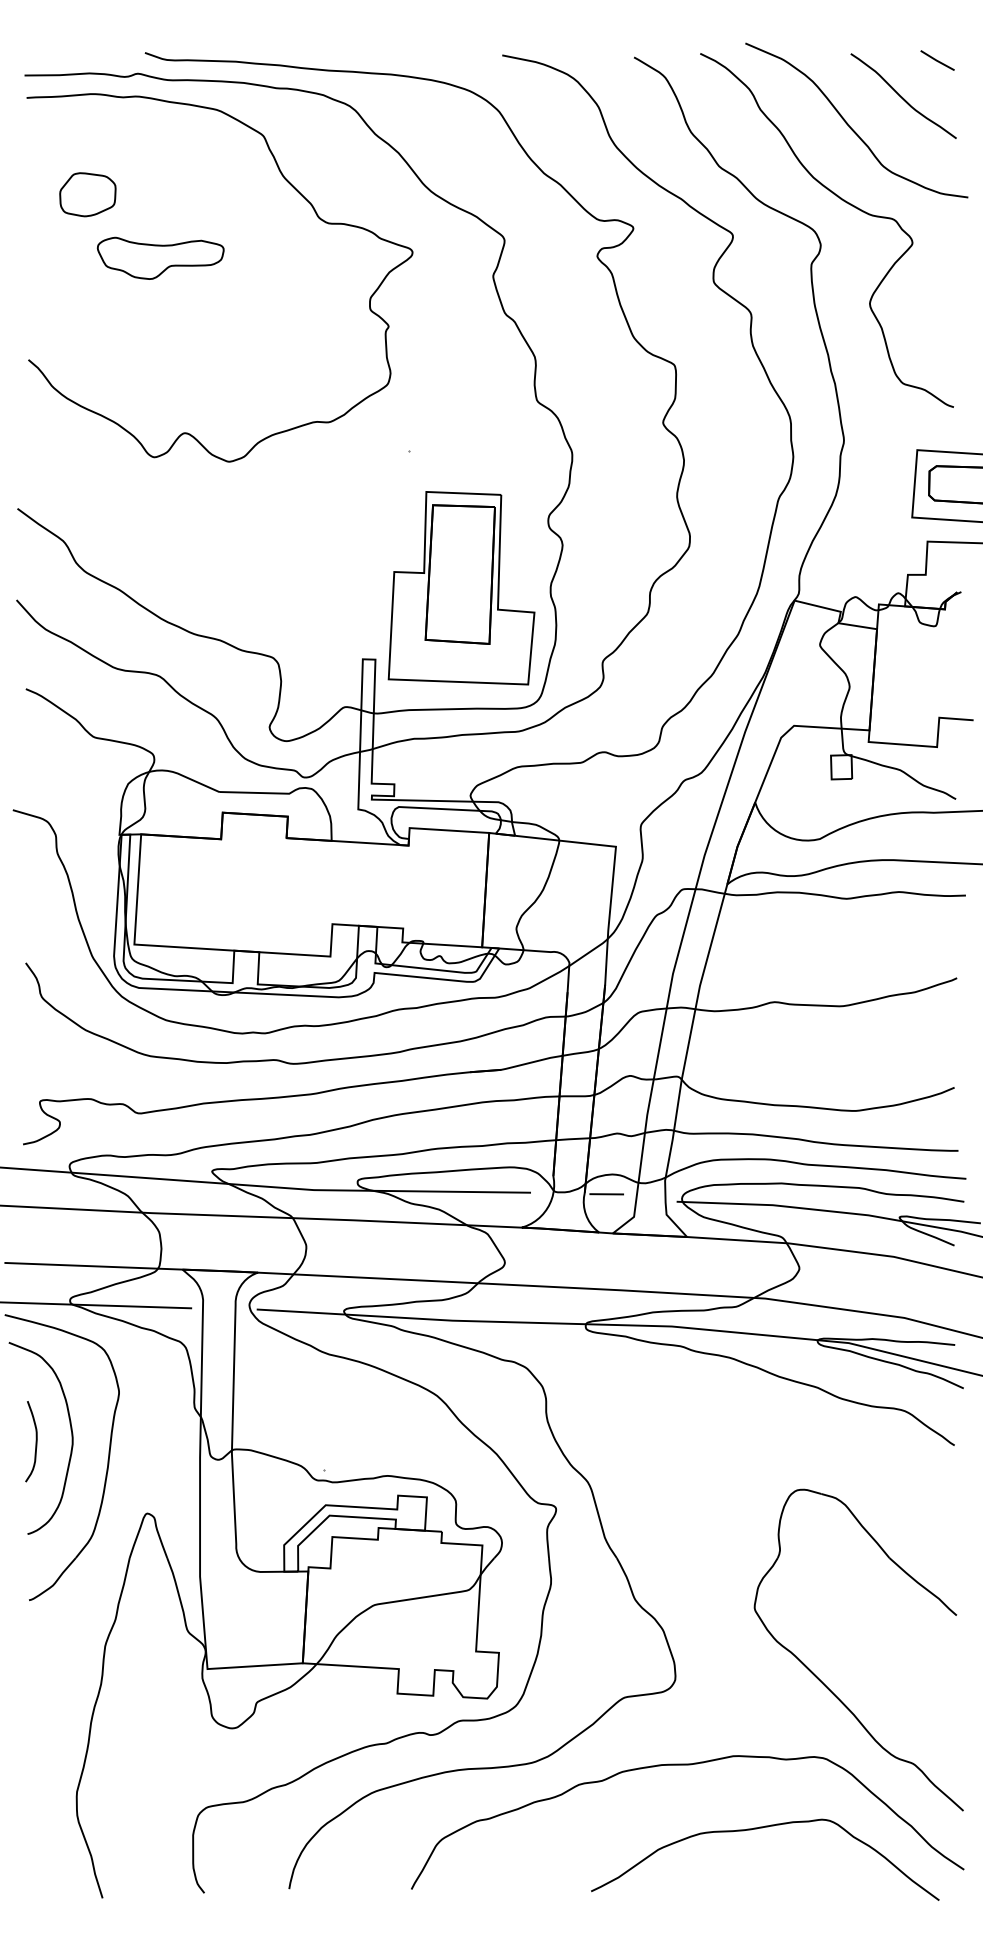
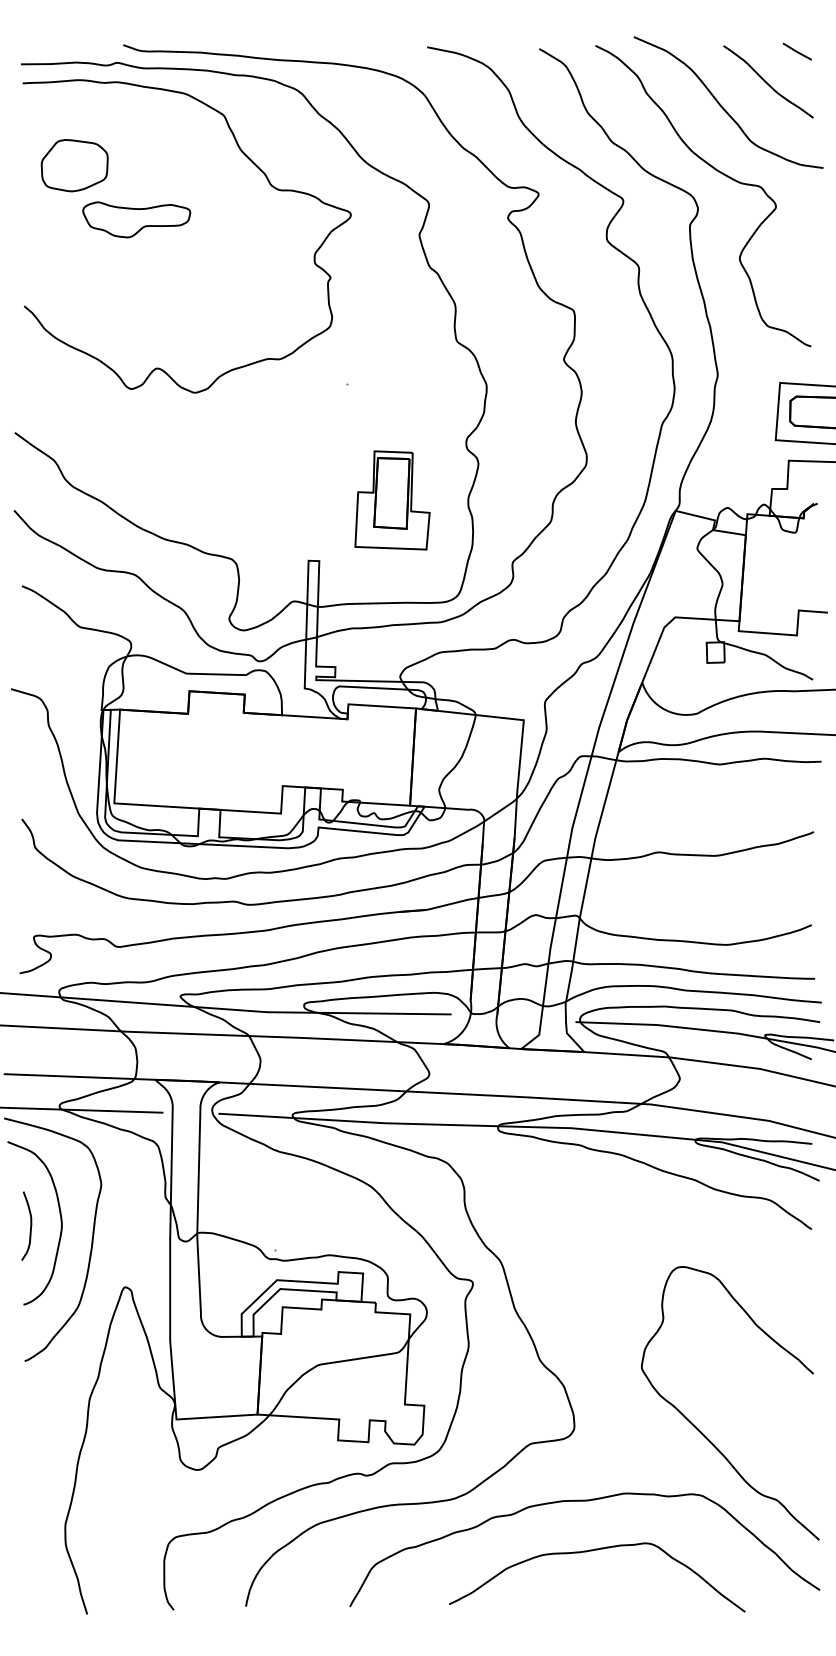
part: (87, 194) -> (74, 165), size x1.4
part: (461, 588) -> (392, 500), size x0.6
line: (606, 1194) -> (515, 1015), removed
curve: (757, 1829) -> (590, 1551), moved

